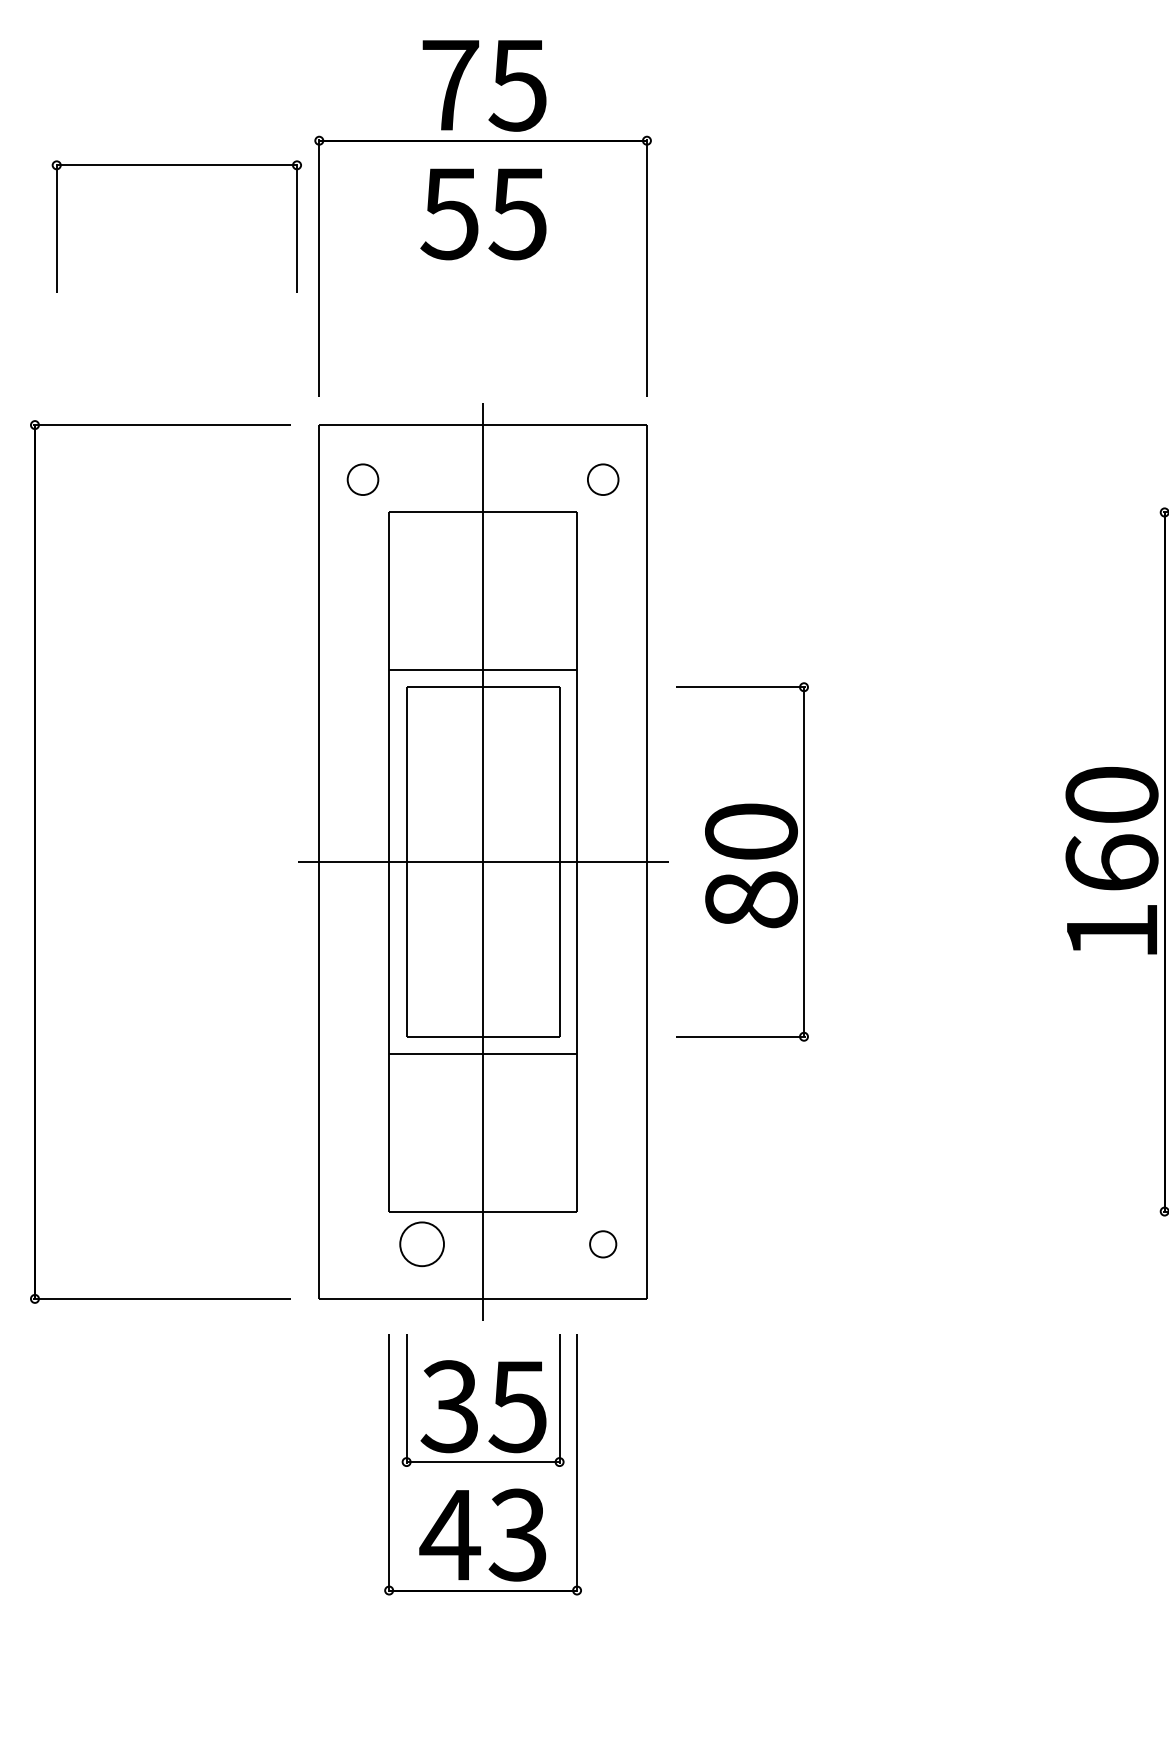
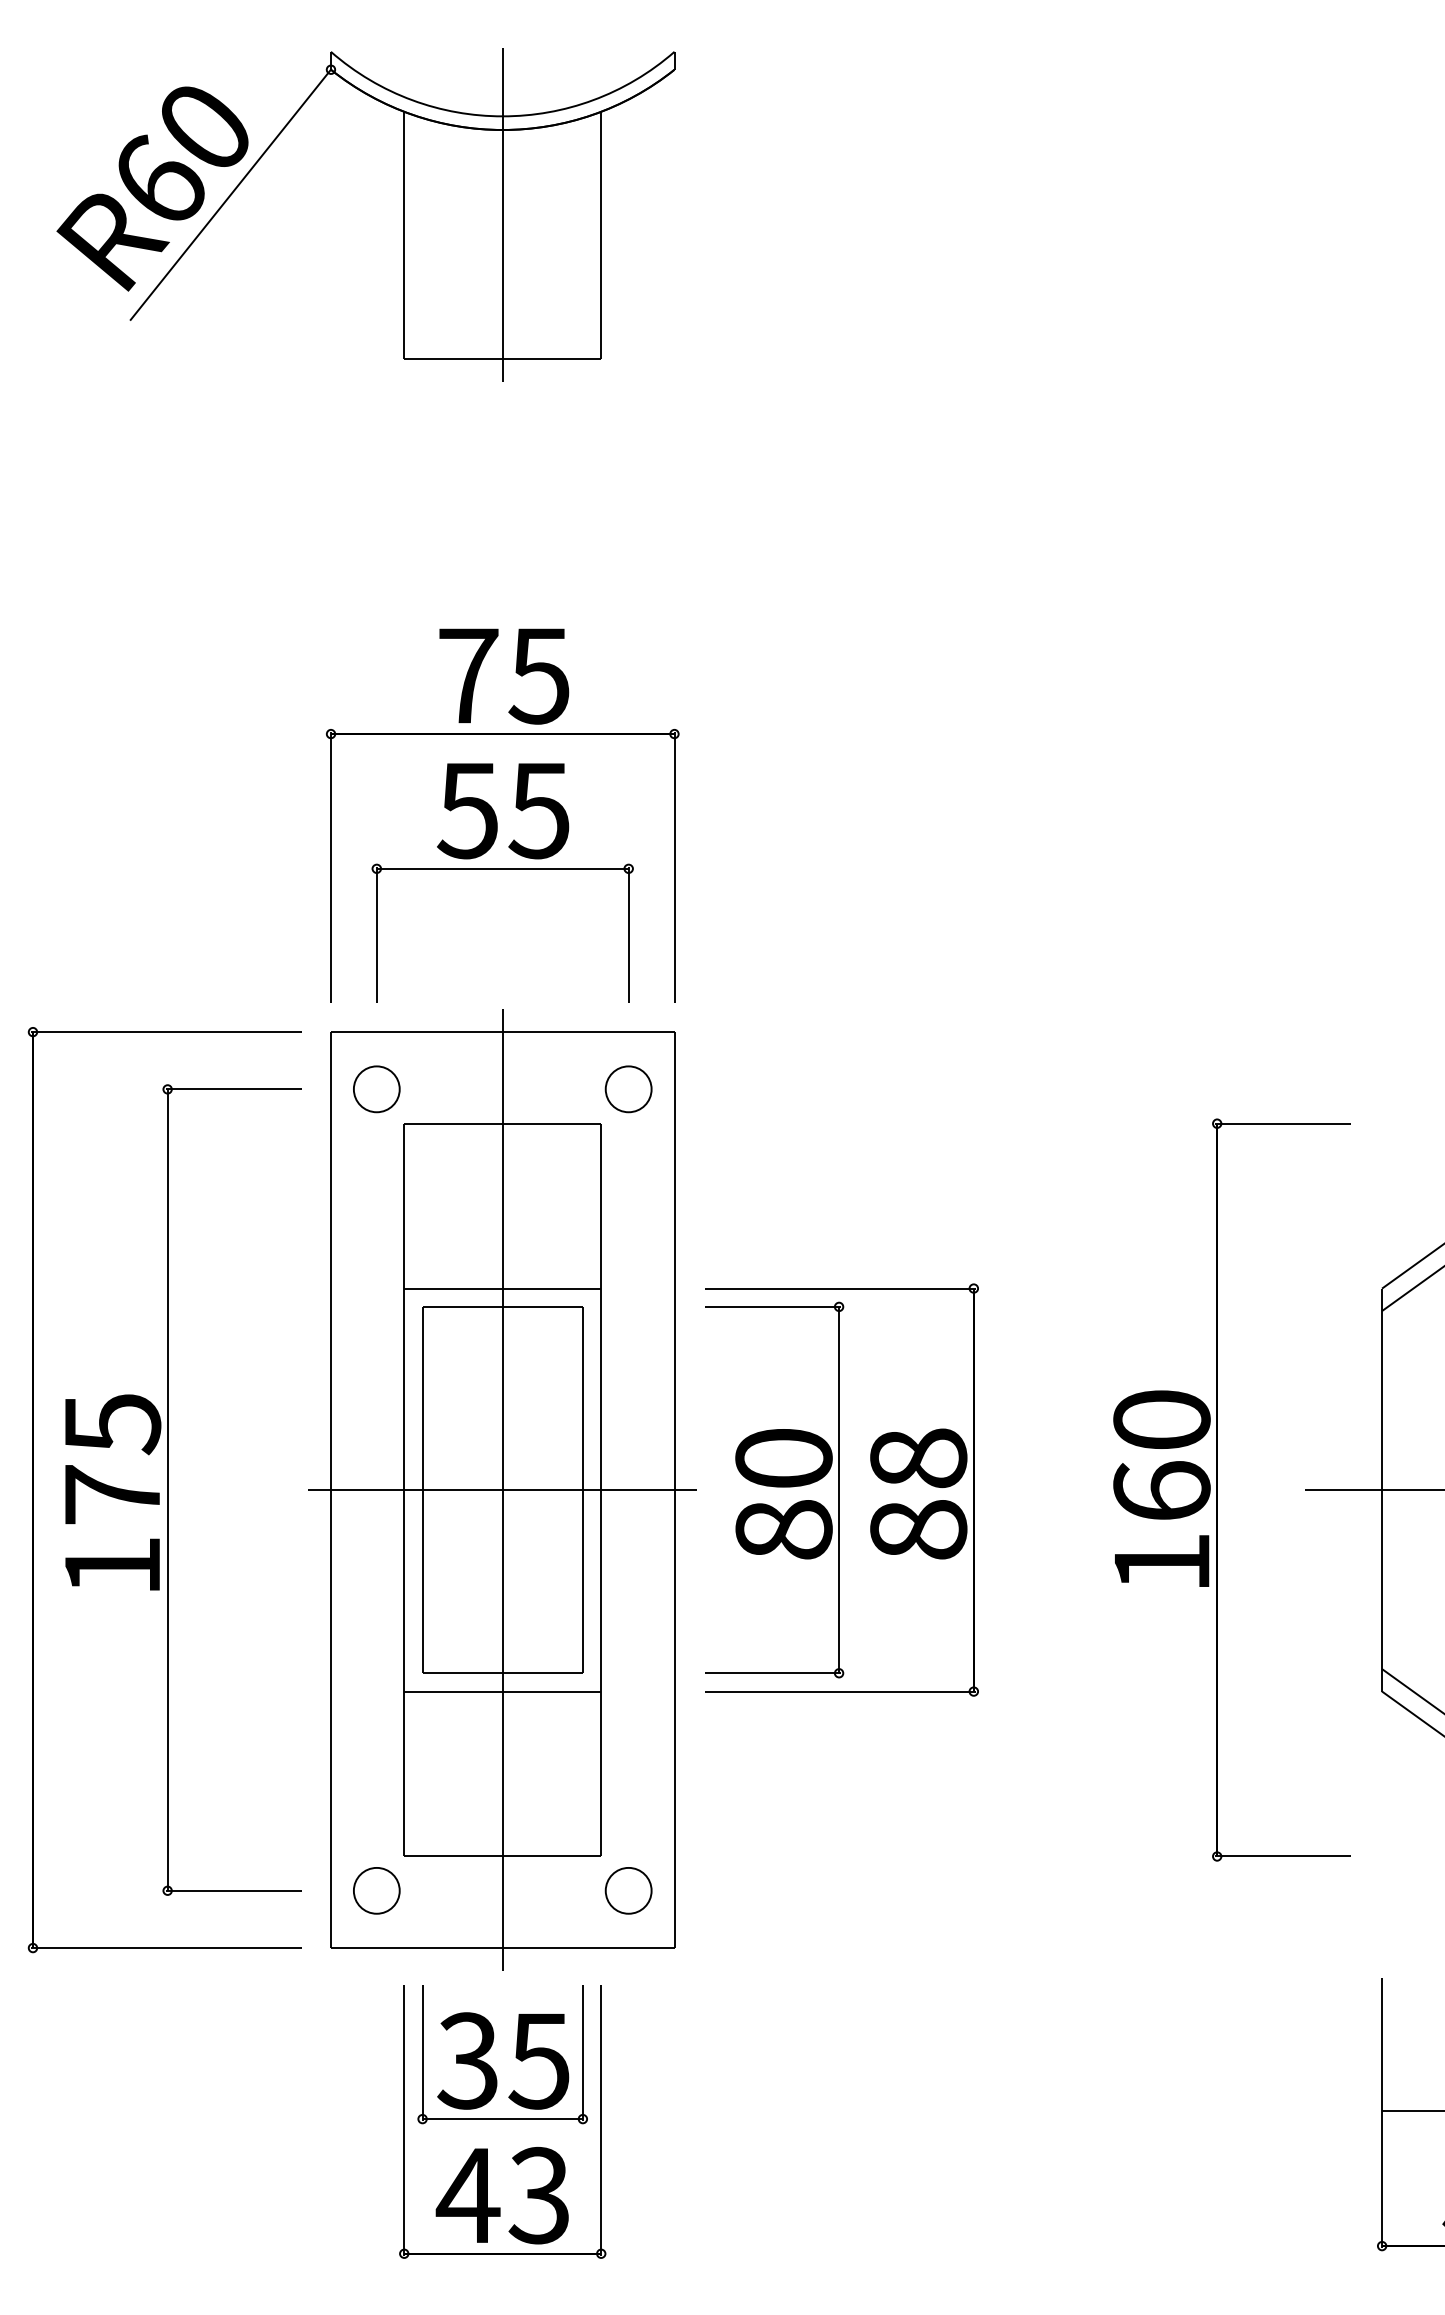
part: (176, 165) -> (502, 869), moved
part: (362, 479) -> (376, 1089), size x1.43
part: (603, 479) -> (628, 1089), size x1.43
part: (837, 846) -> (874, 1473), added
part: (164, 861) -> (168, 1489), added
part: (421, 1243) -> (376, 1890), moved
part: (603, 1243) -> (628, 1890), size x1.67

